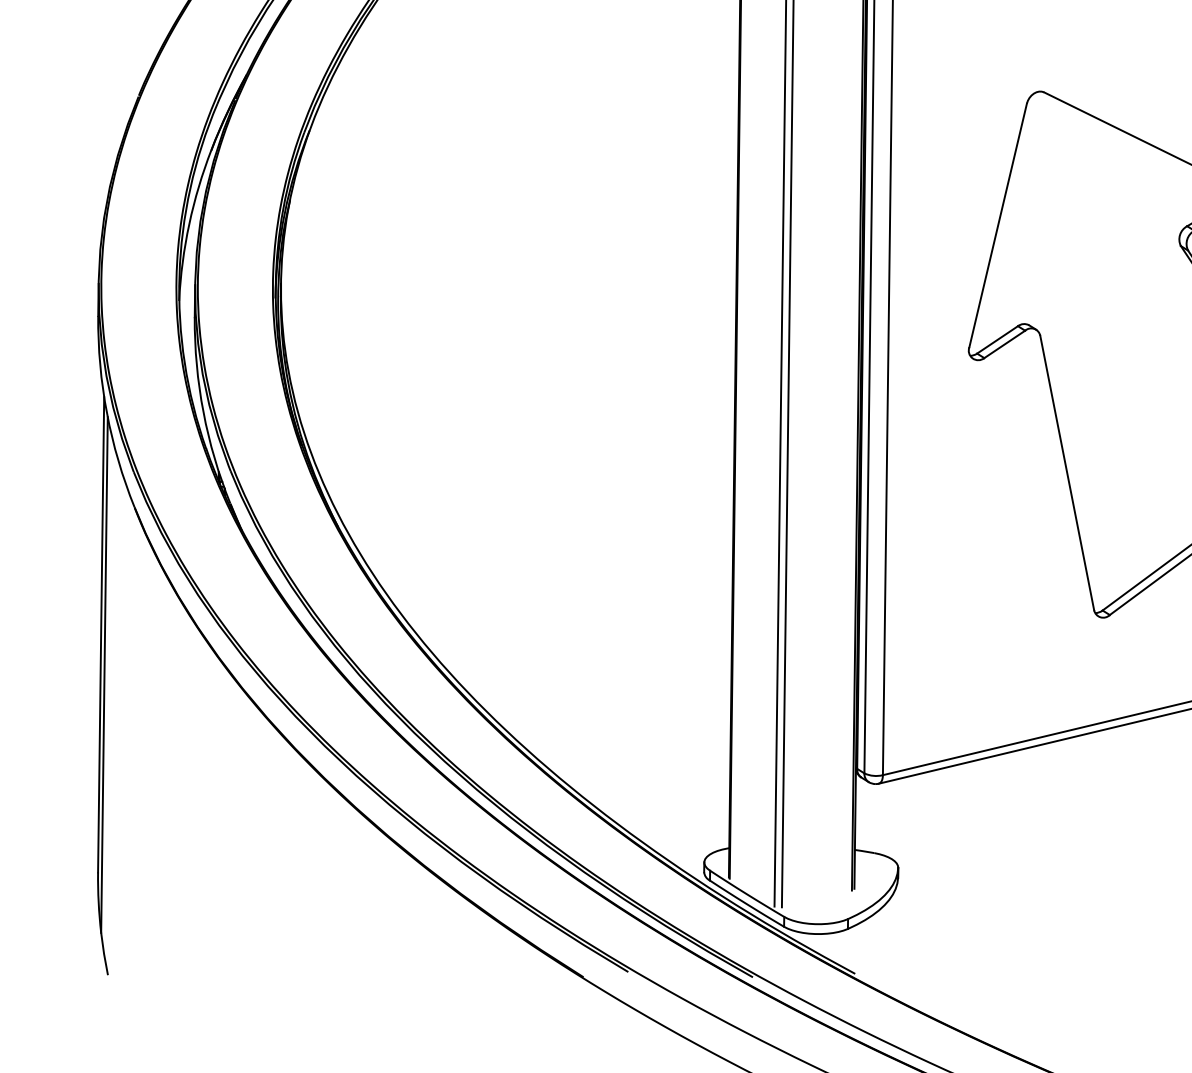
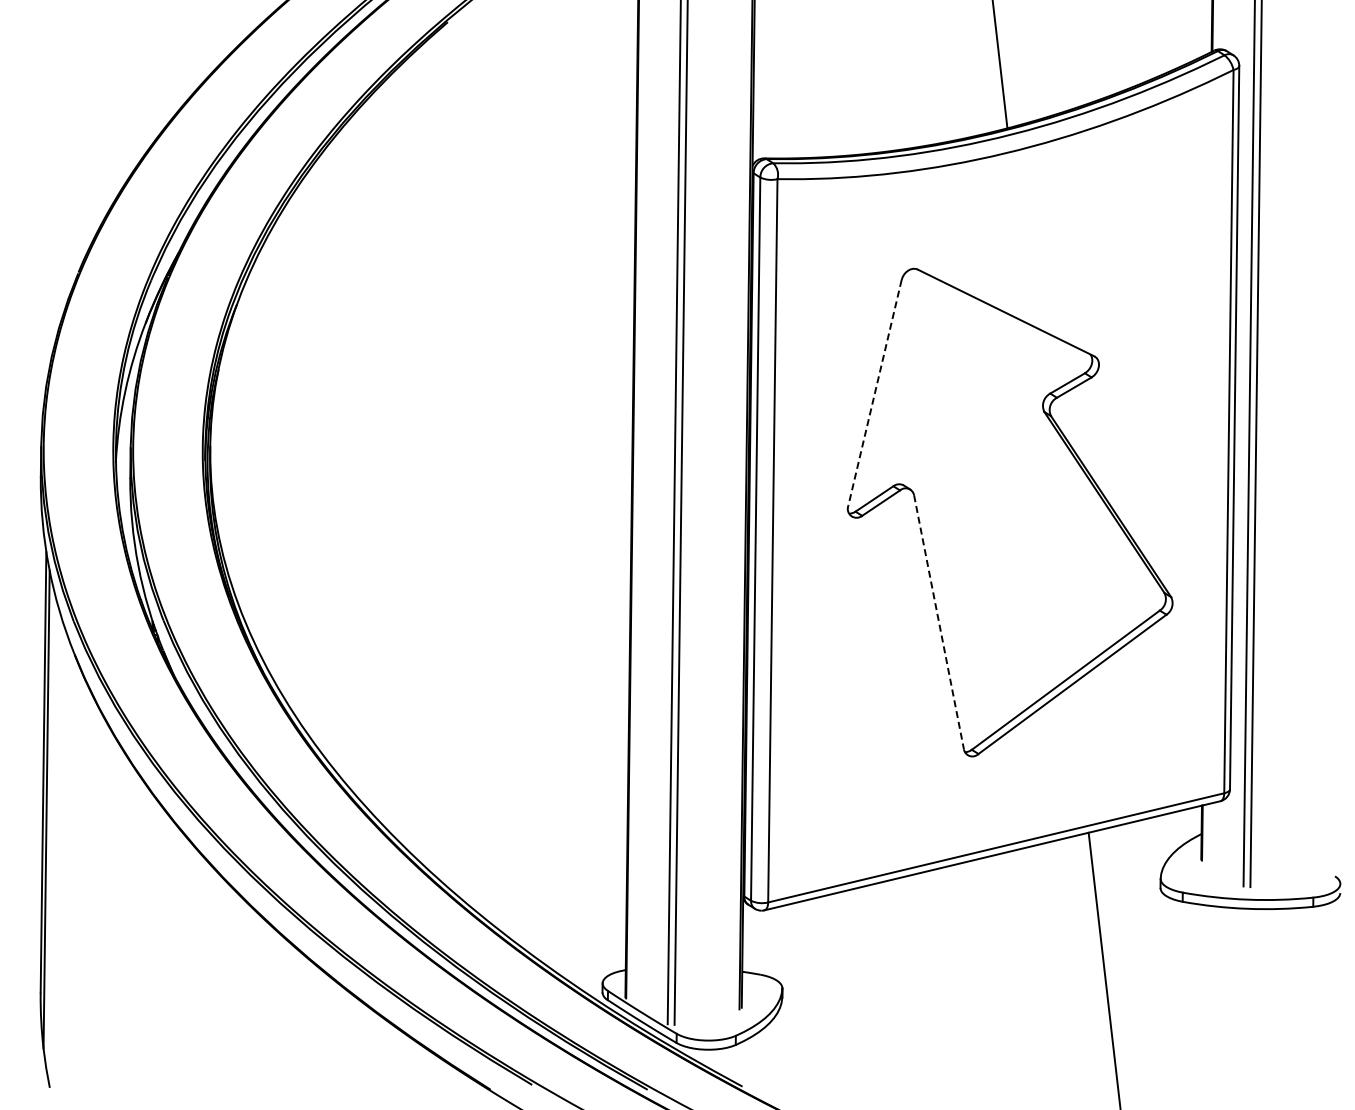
line: (998, 225) -> (875, 392), solid -> dashed
line: (1067, 473) -> (939, 622), solid -> dashed

